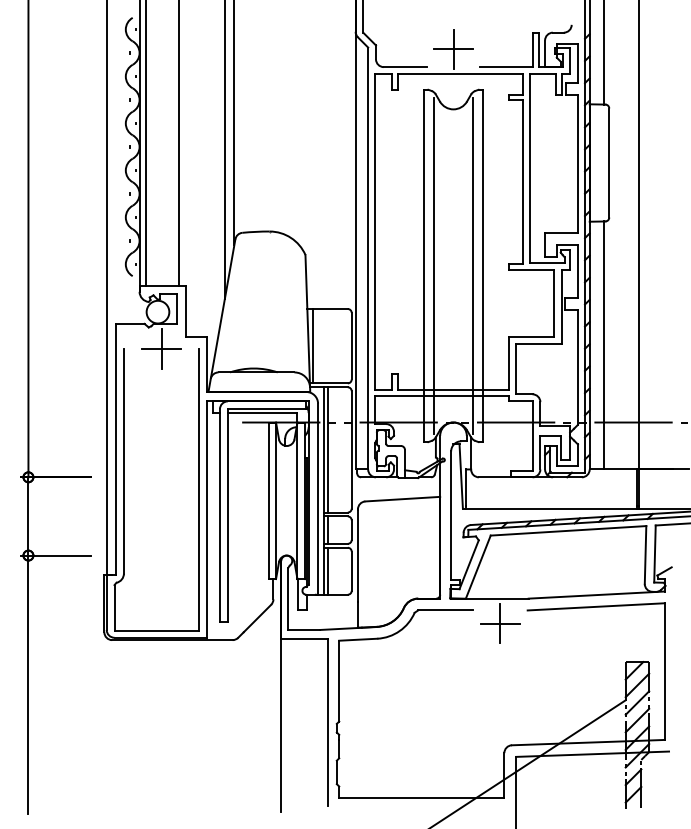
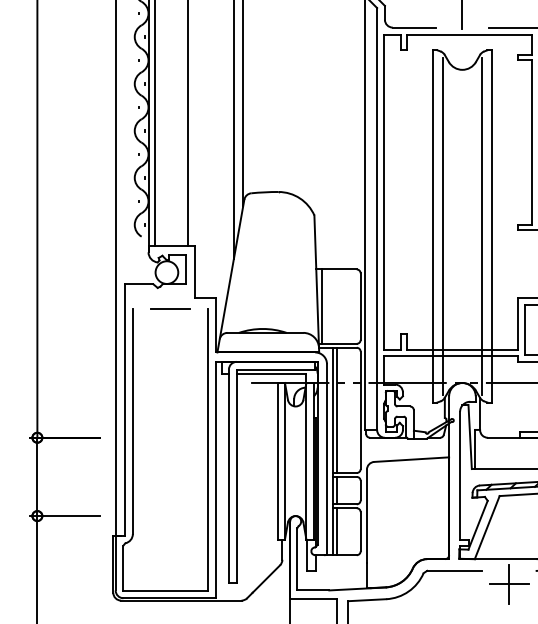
line: (453, 49) -> (462, 9), removed
line: (161, 348) -> (170, 308), removed

